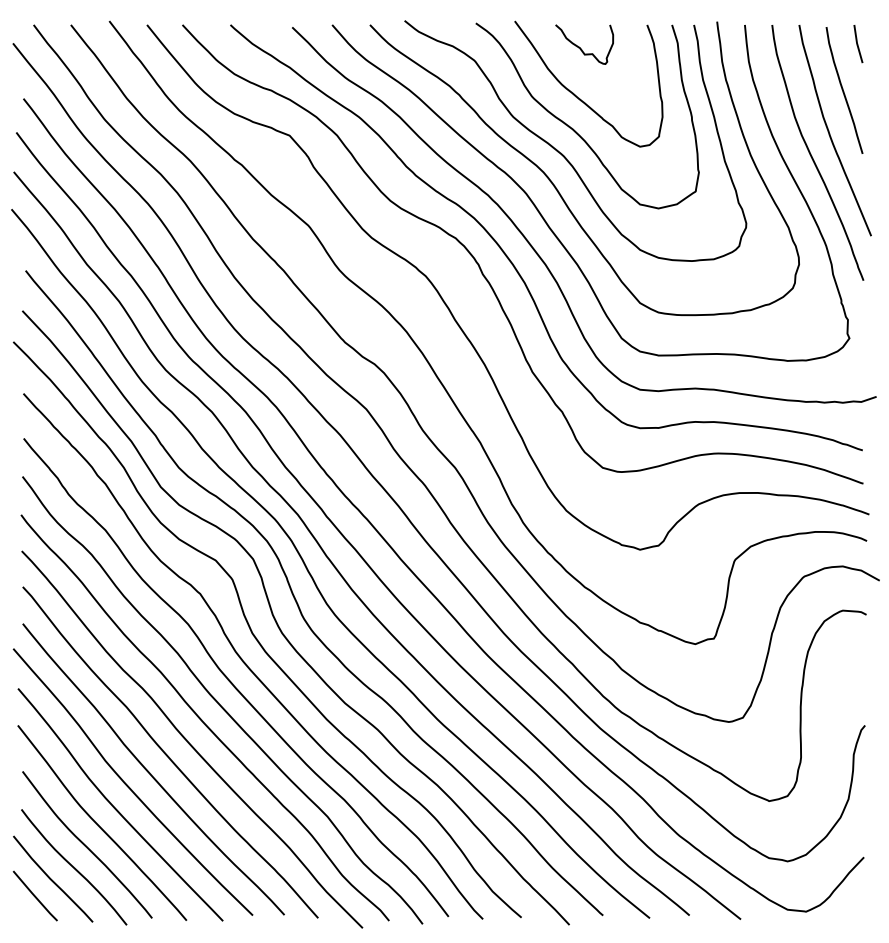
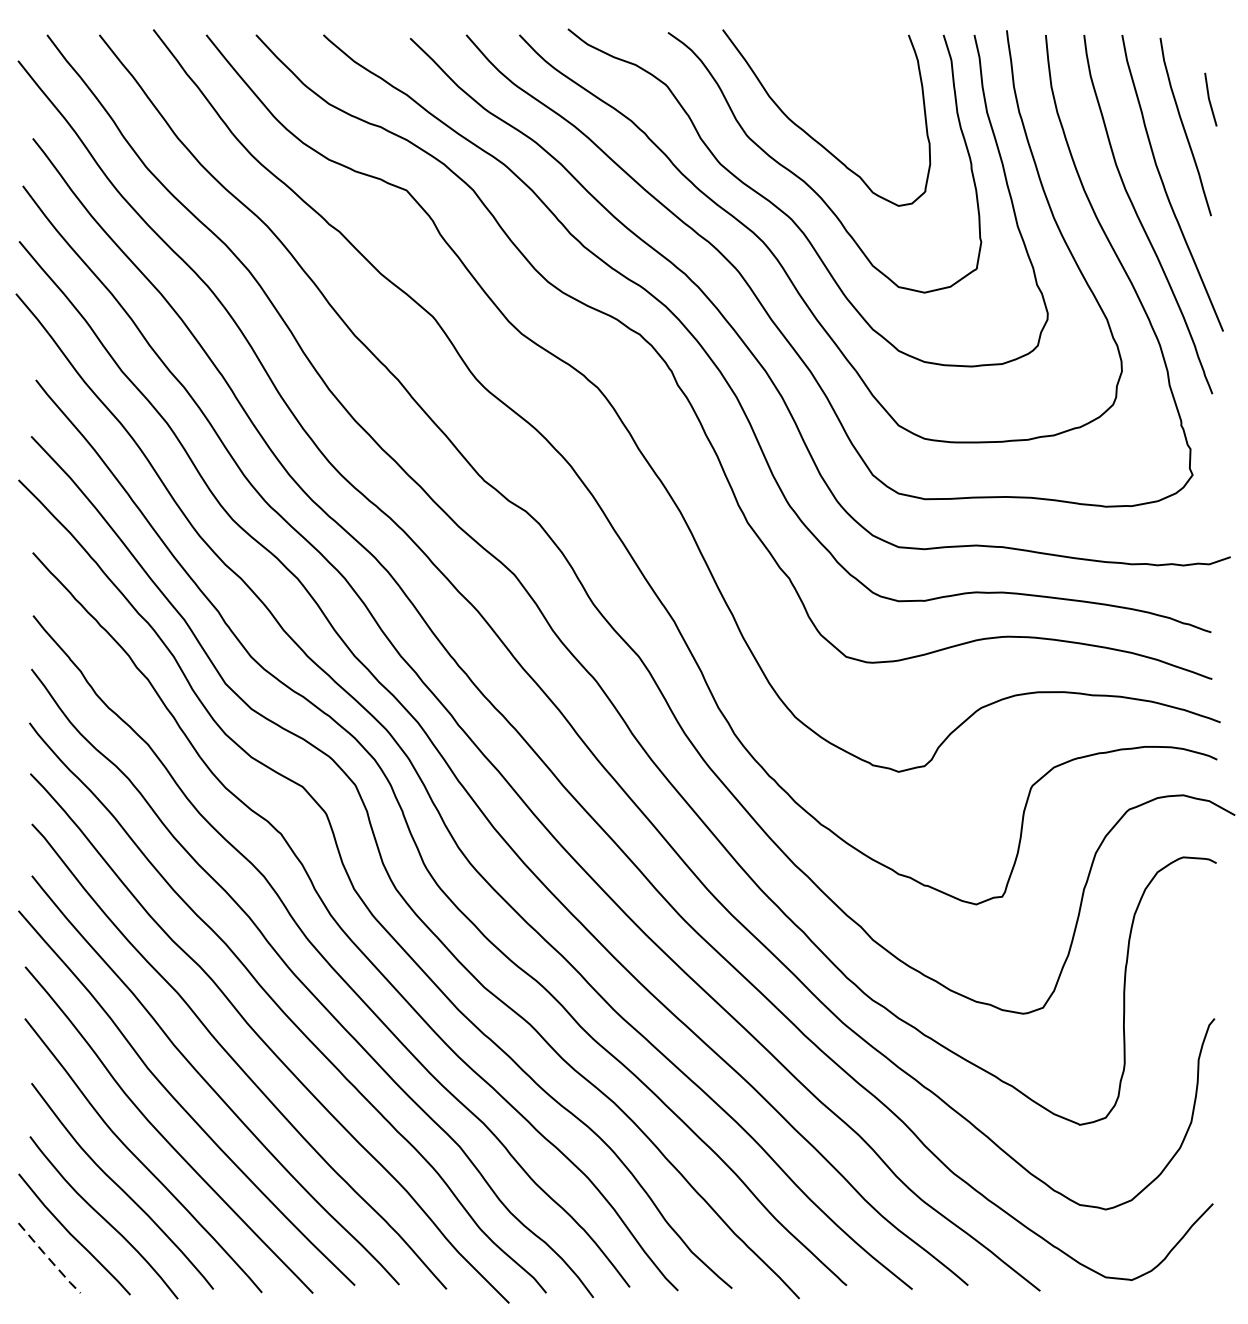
line: (858, 44) -> (1210, 100), moved
curve: (580, 47) -> (814, 66), removed
line: (35, 896) -> (49, 1258), solid -> dashed

